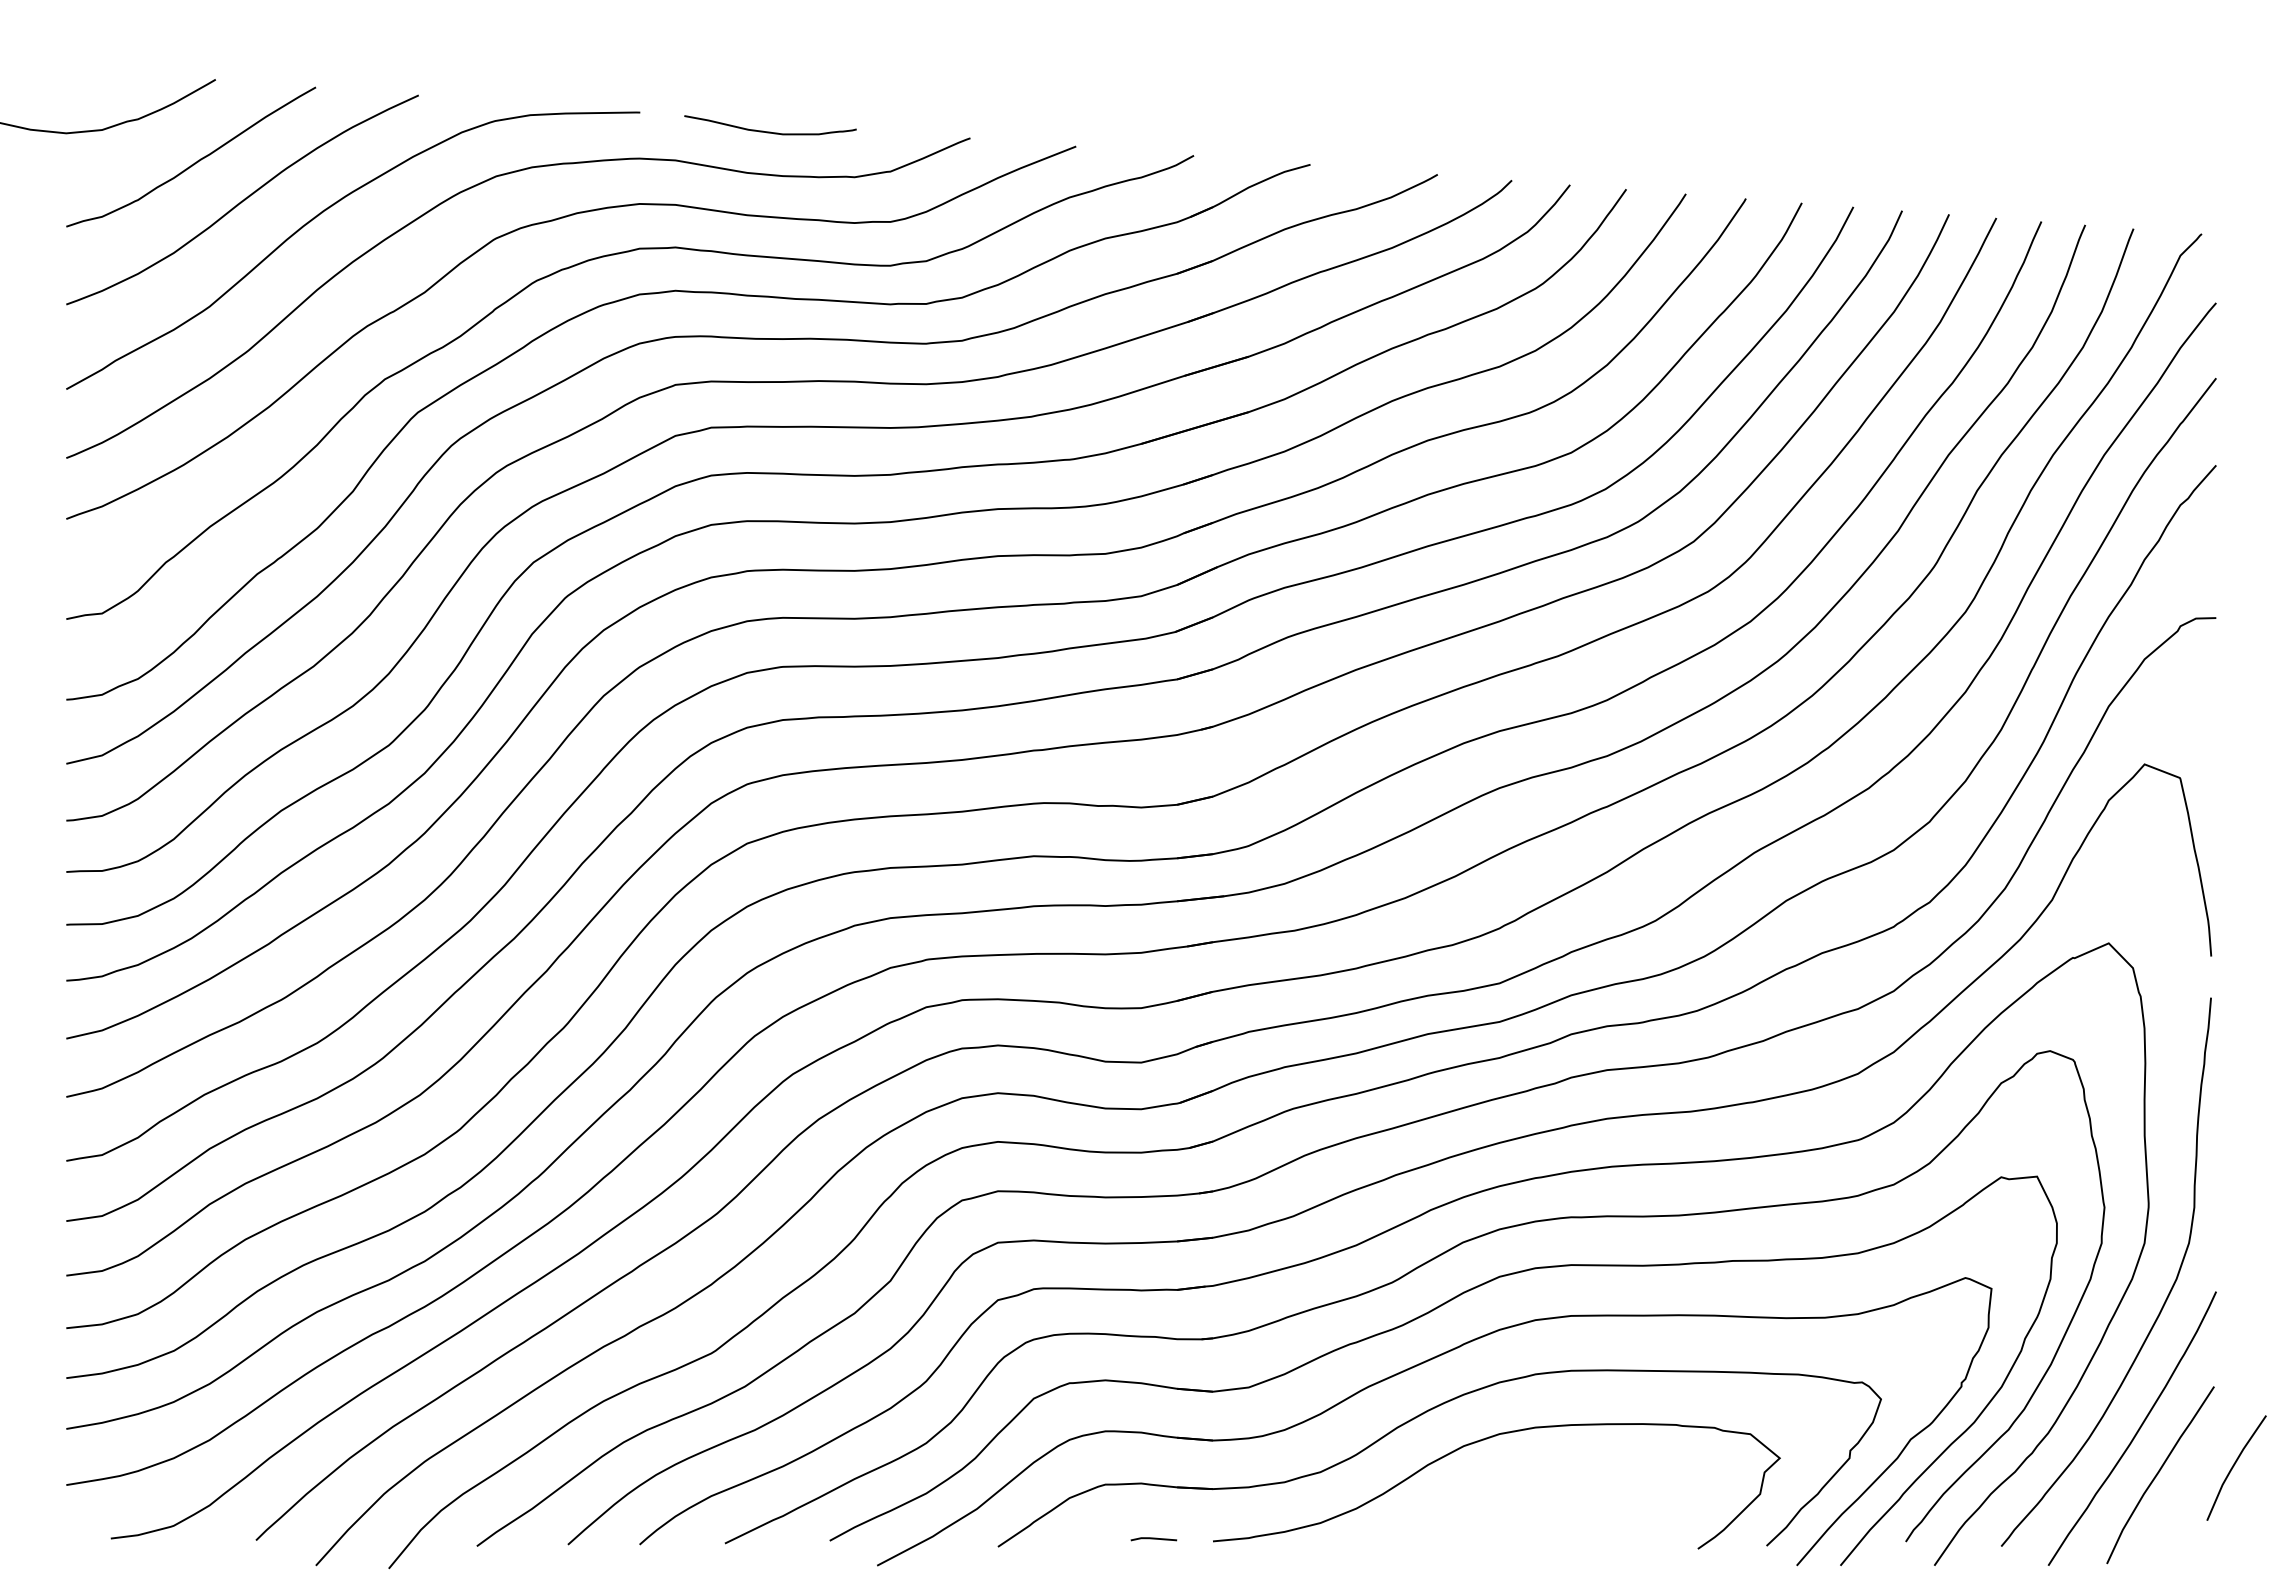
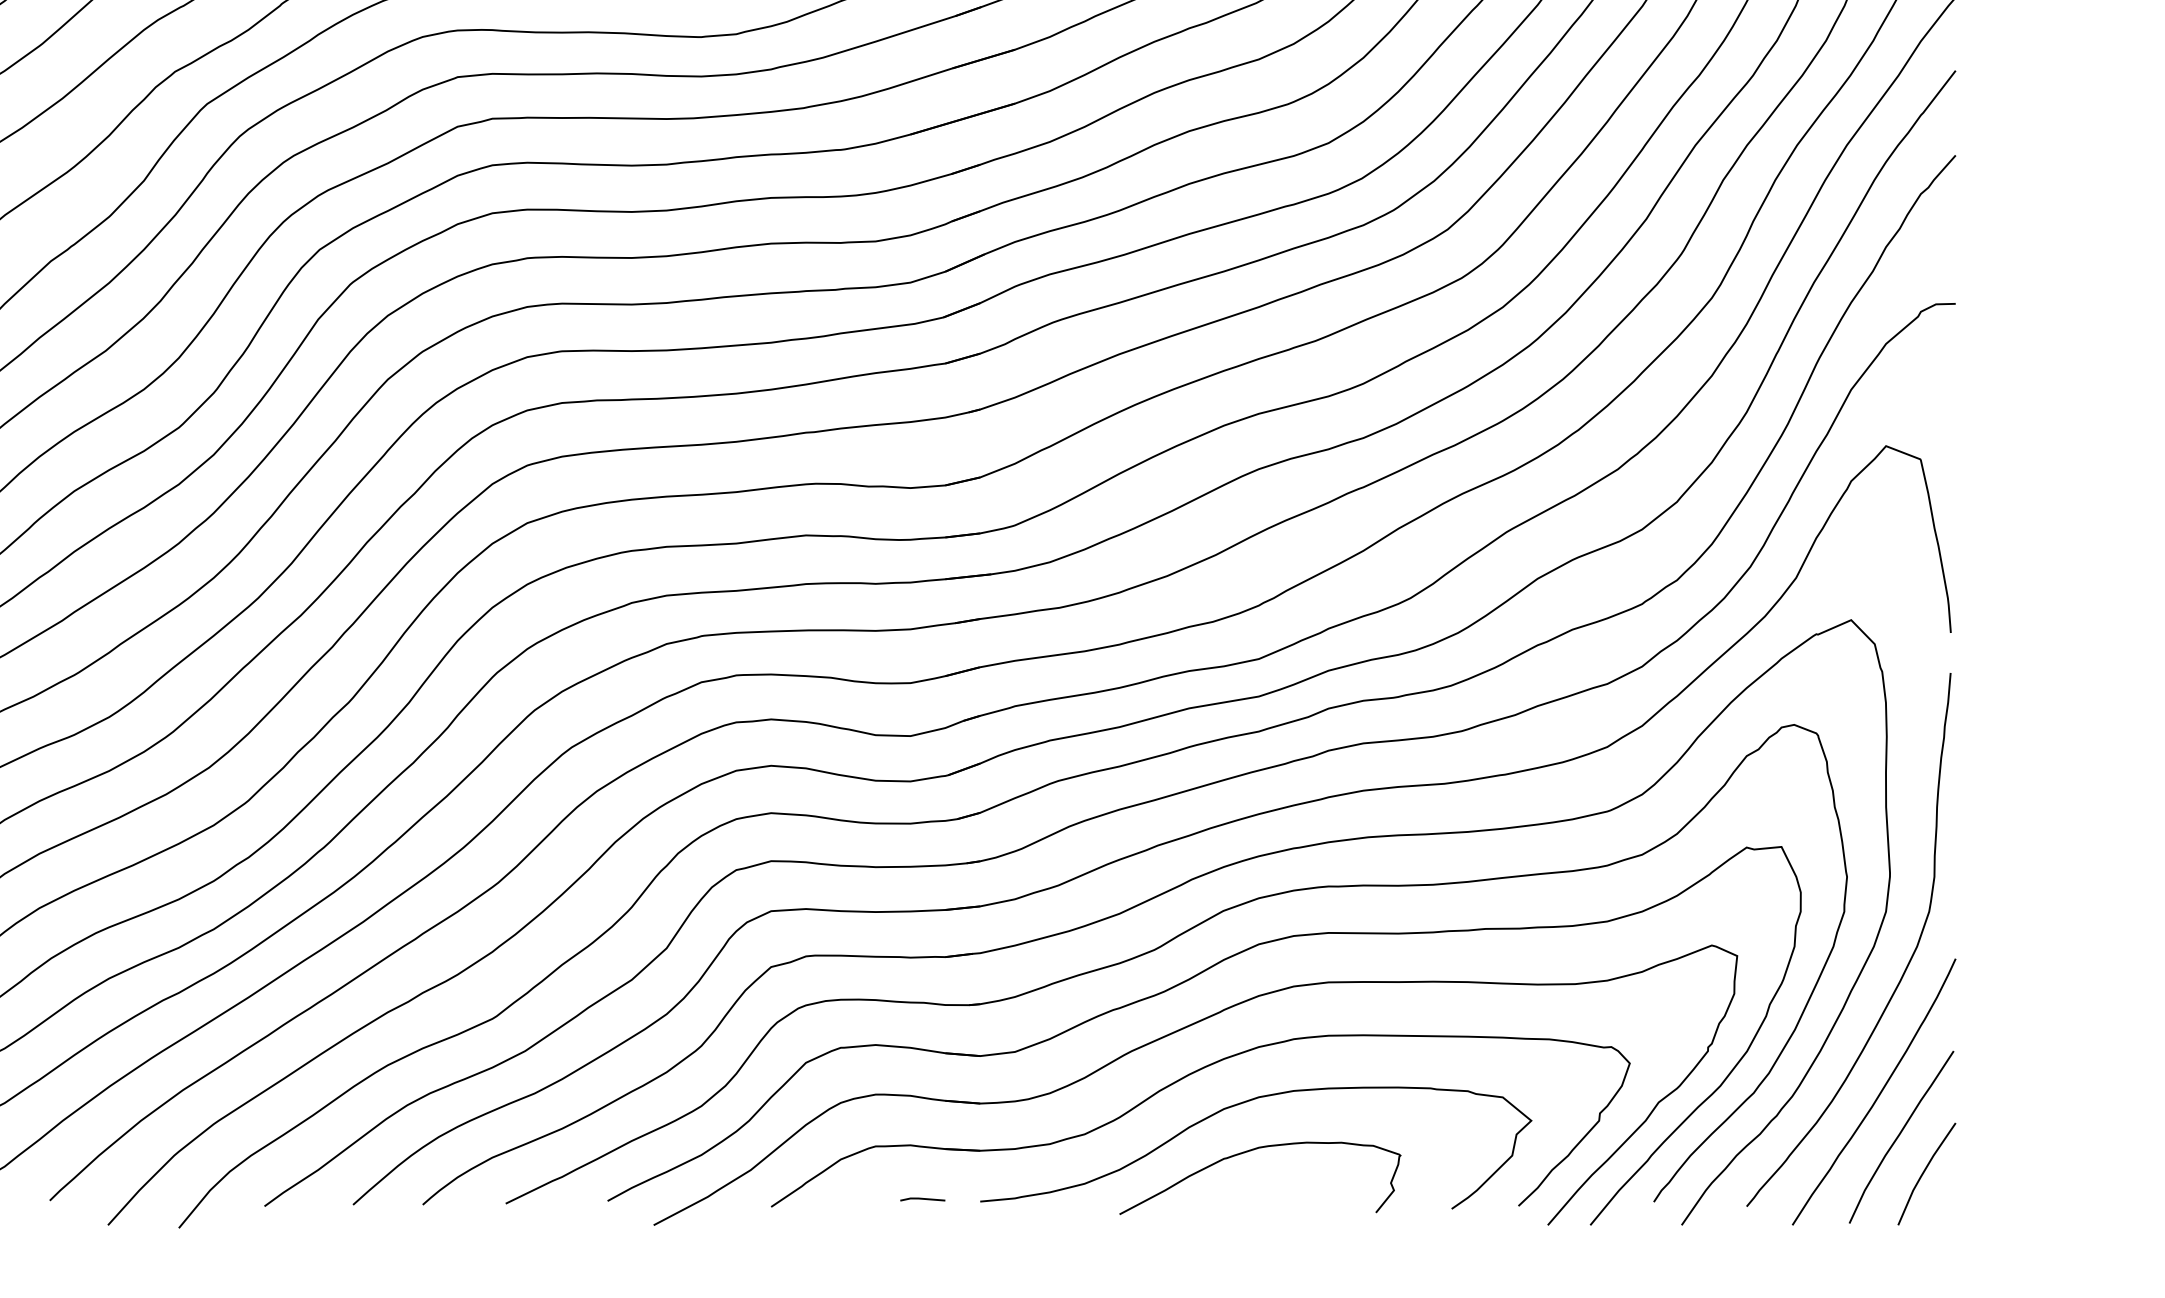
line: (2234, 1466) -> (1924, 1172), moved
curve: (1492, 1489) -> (1252, 1151), added

